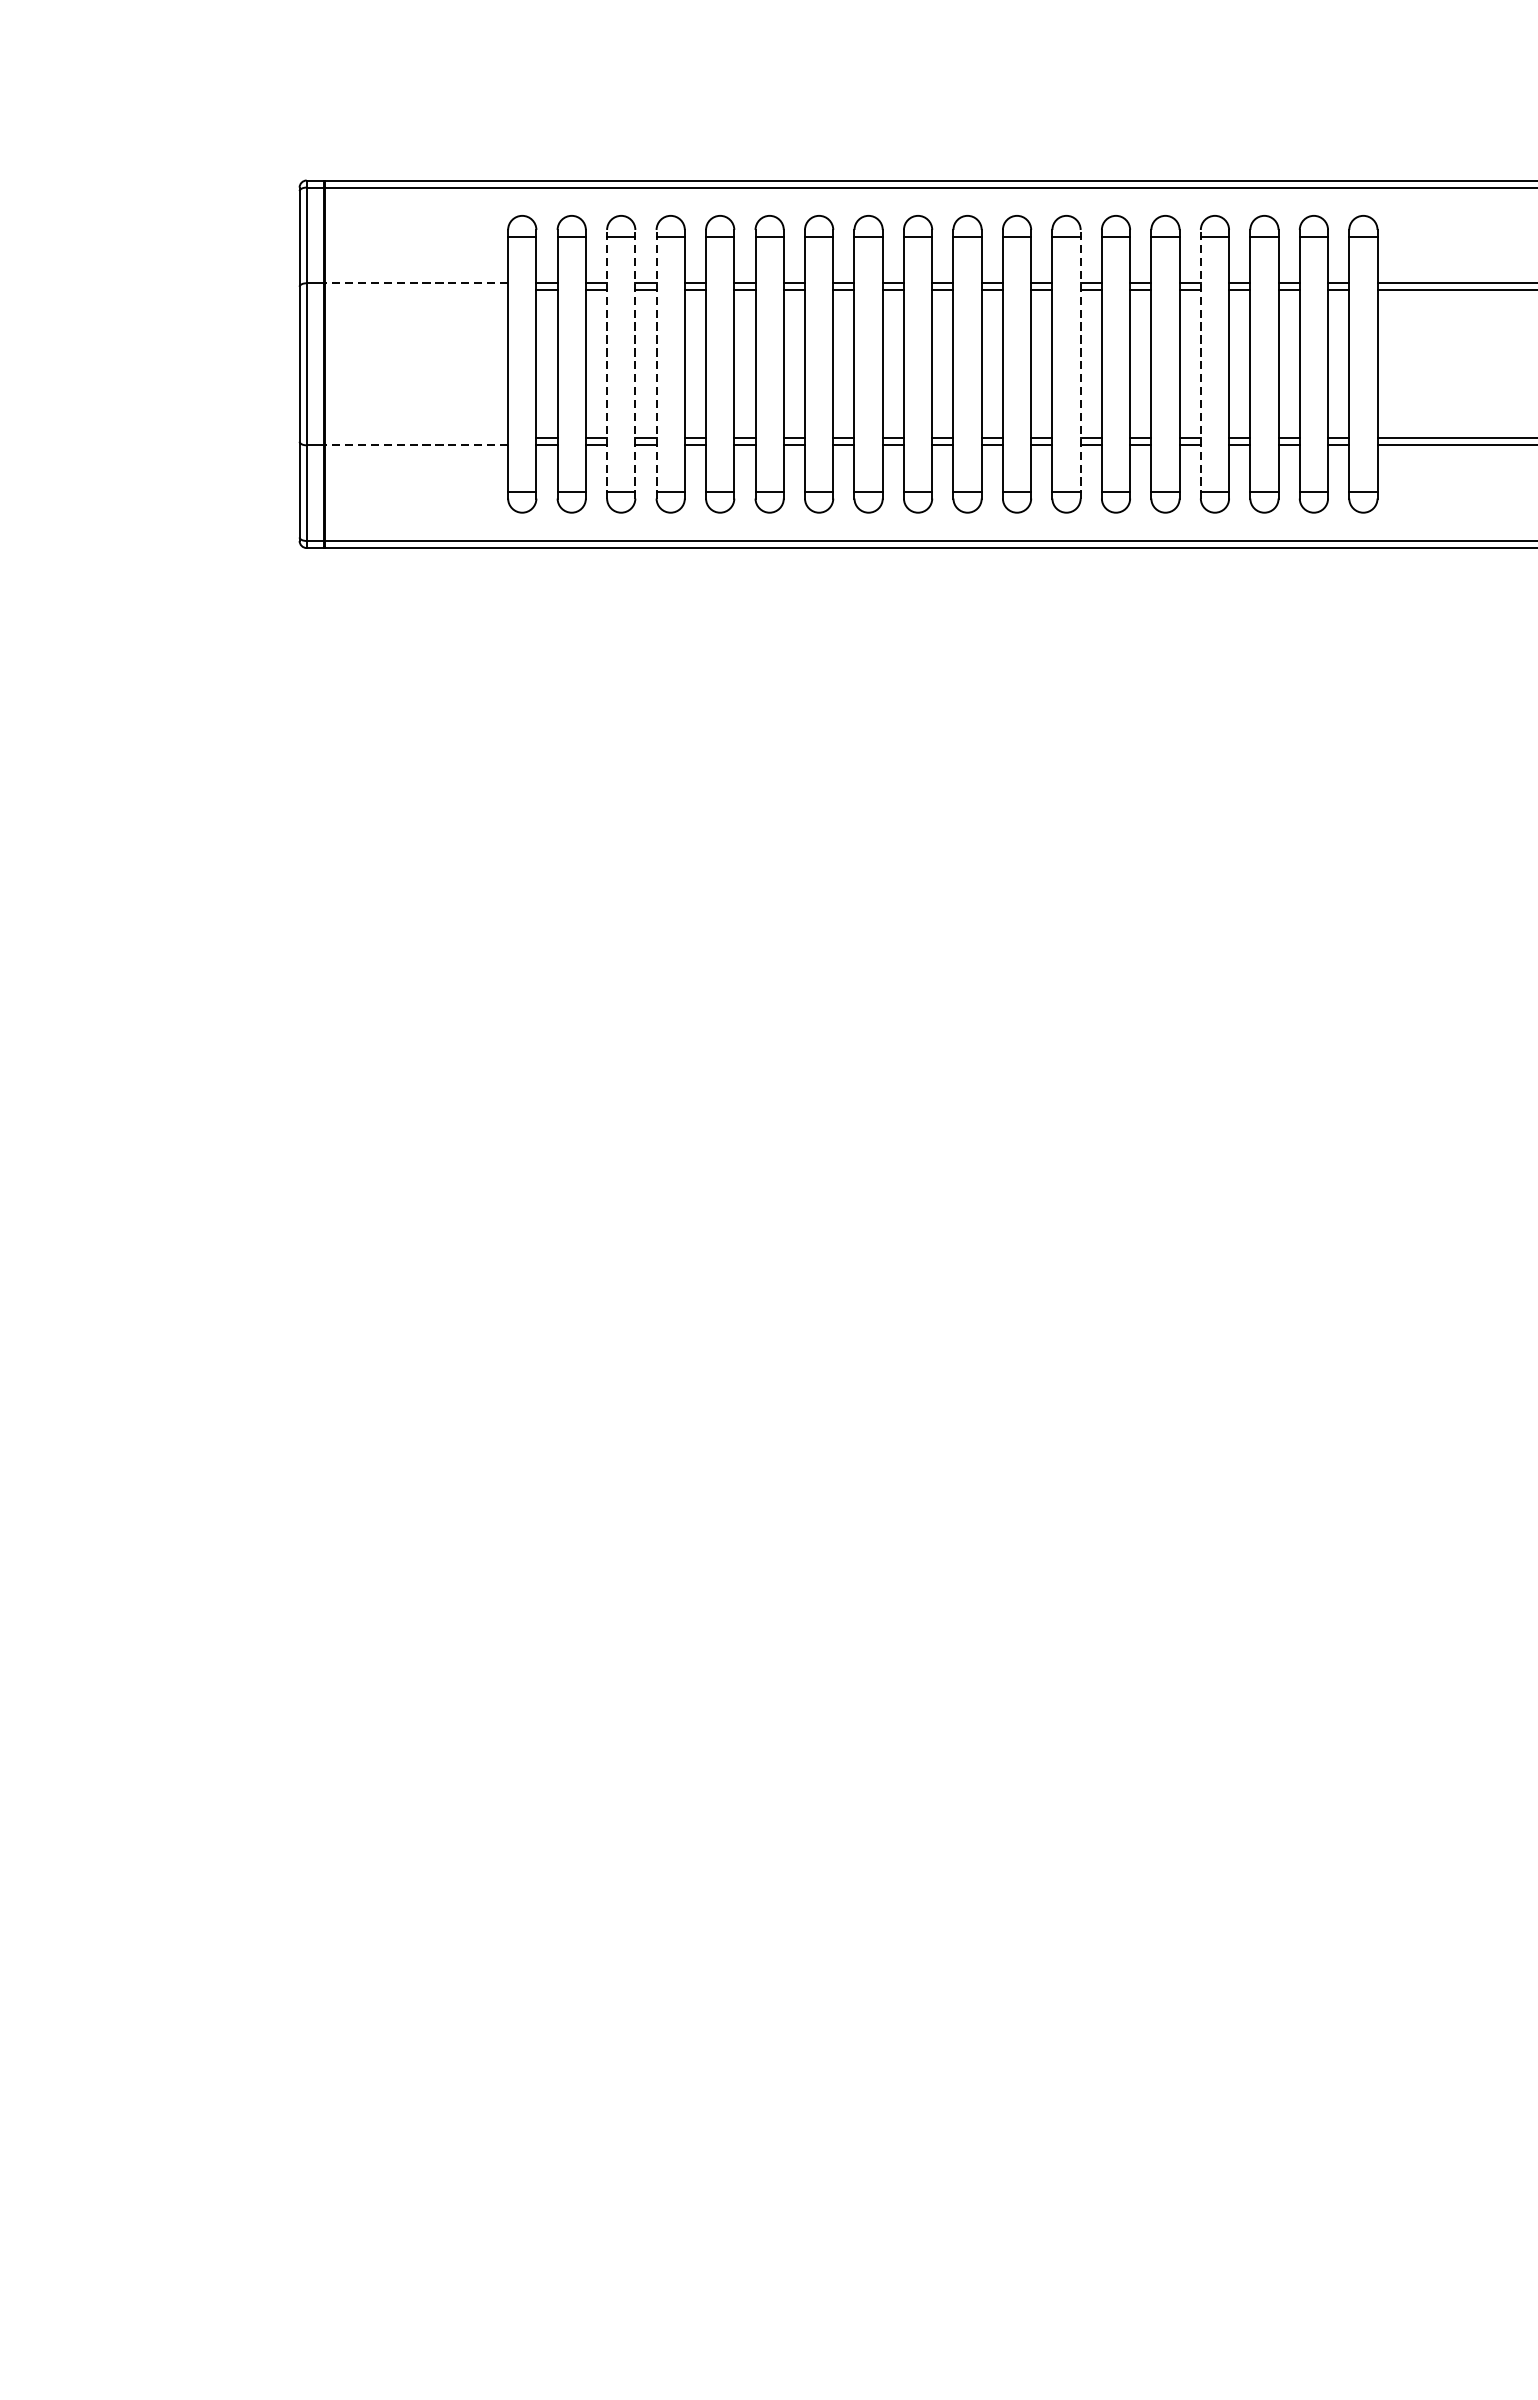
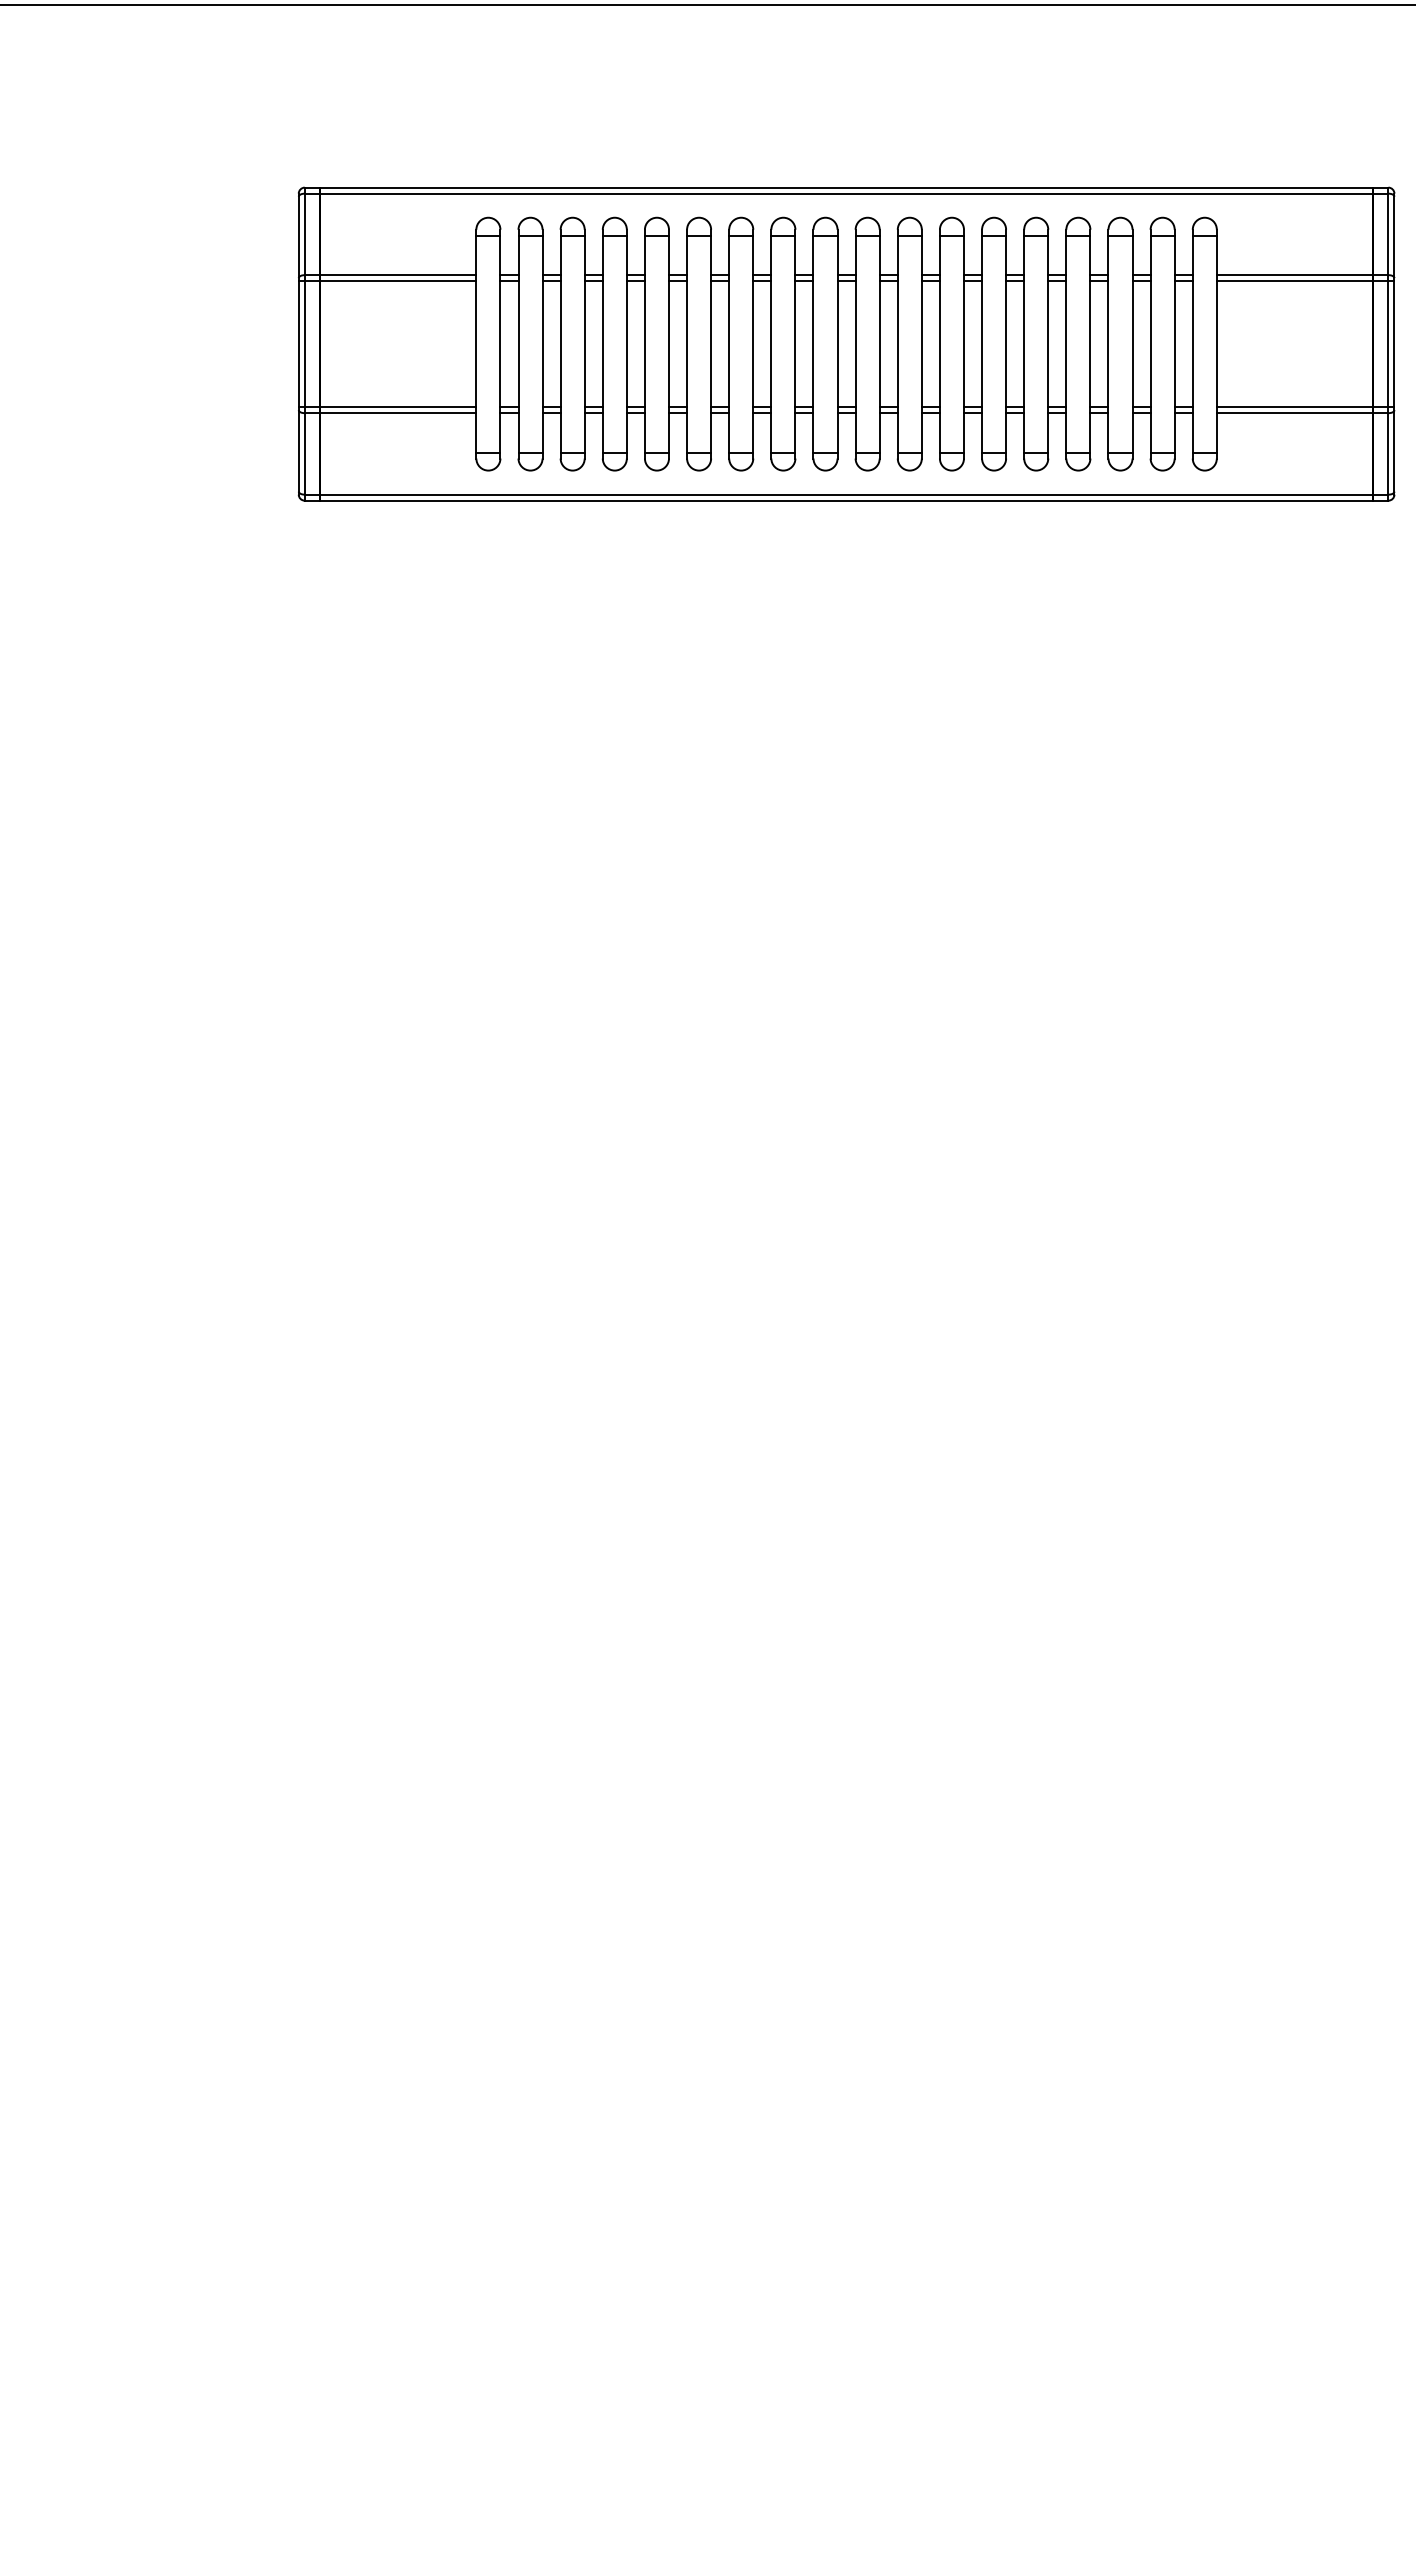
line: (416, 283) -> (398, 275), dashed -> solid
line: (403, 290) -> (387, 281), added
line: (606, 363) -> (560, 343), dashed -> solid
line: (635, 363) -> (584, 343), dashed -> solid
line: (656, 363) -> (602, 343), dashed -> solid
line: (1080, 363) -> (963, 343), dashed -> solid
line: (1201, 363) -> (1066, 343), dashed -> solid
line: (403, 438) -> (387, 407), added
line: (416, 445) -> (398, 413), dashed -> solid

